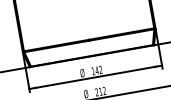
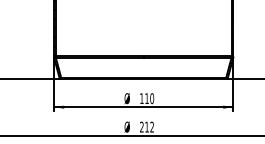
text: (98, 70) -> (149, 98), 142 -> 110

